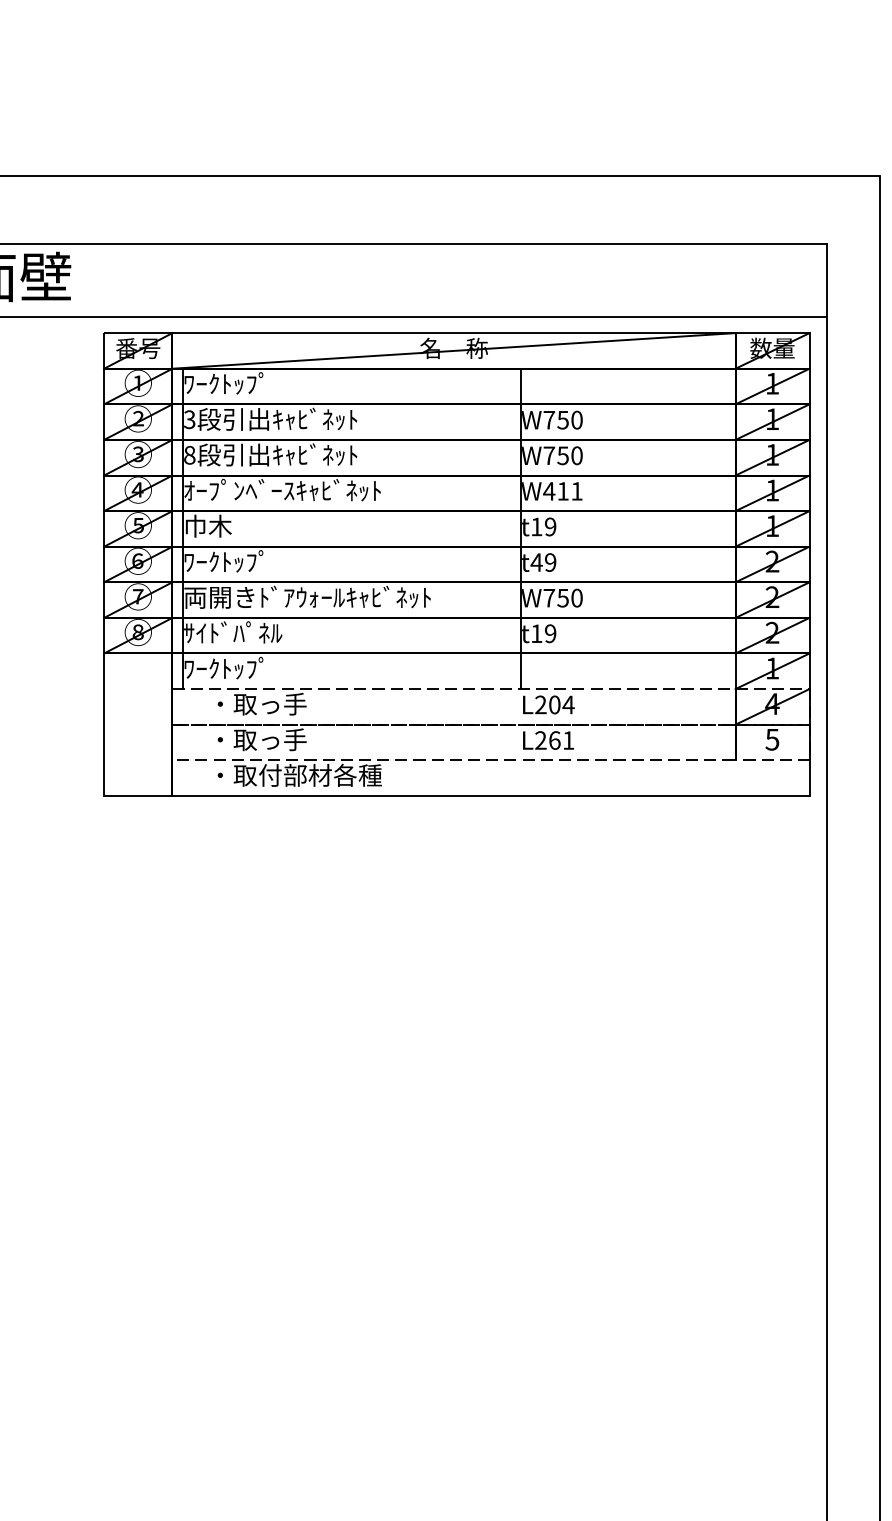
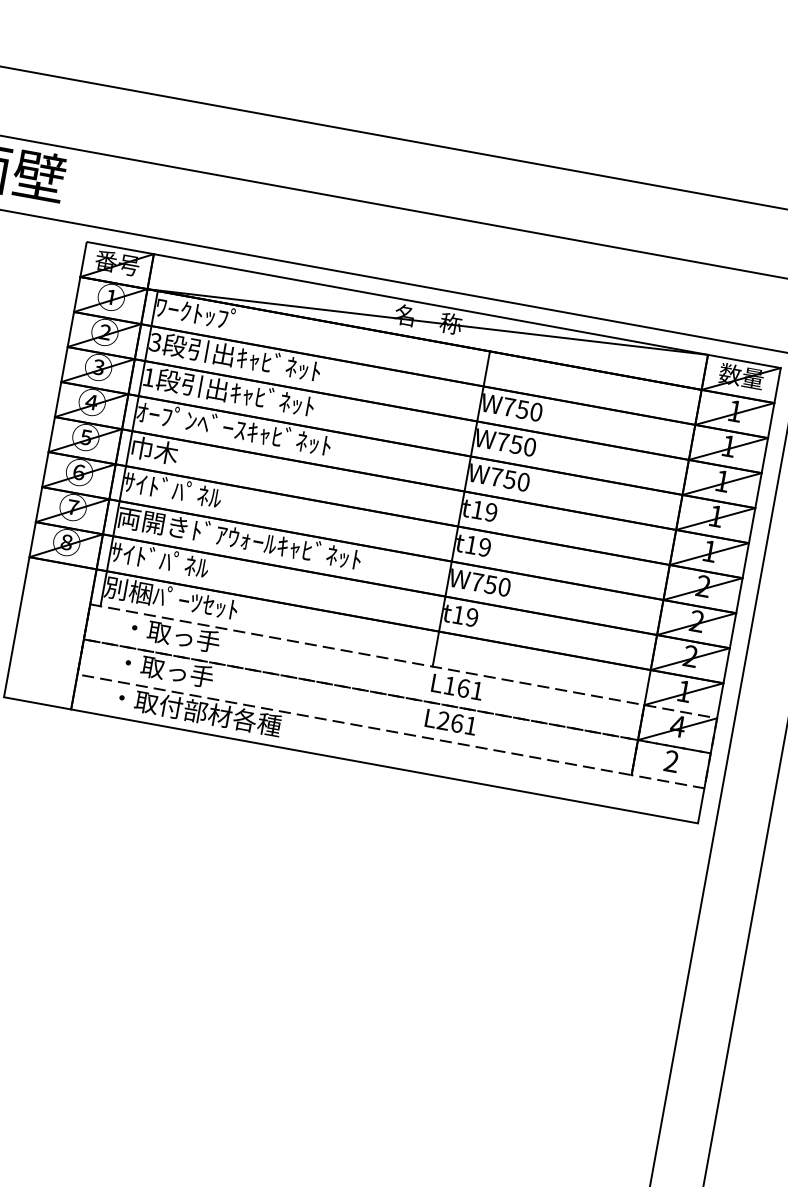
text: (189, 455) -> (148, 377), 8 -> 1
text: (562, 491) -> (509, 479), W411 -> W750
text: (233, 561) -> (173, 489), ﾜｰｸﾄｯﾌﾟ -> ｻｲﾄﾞﾊﾟﾈﾙ
text: (536, 562) -> (471, 544), t49 -> t19
text: (251, 668) -> (171, 598), ﾜｰｸﾄｯﾌﾟ -> 別梱ﾊﾟｰﾂｾｯﾄ
text: (554, 704) -> (463, 687), L204 -> L161
text: (772, 739) -> (671, 761), 5 -> 2

